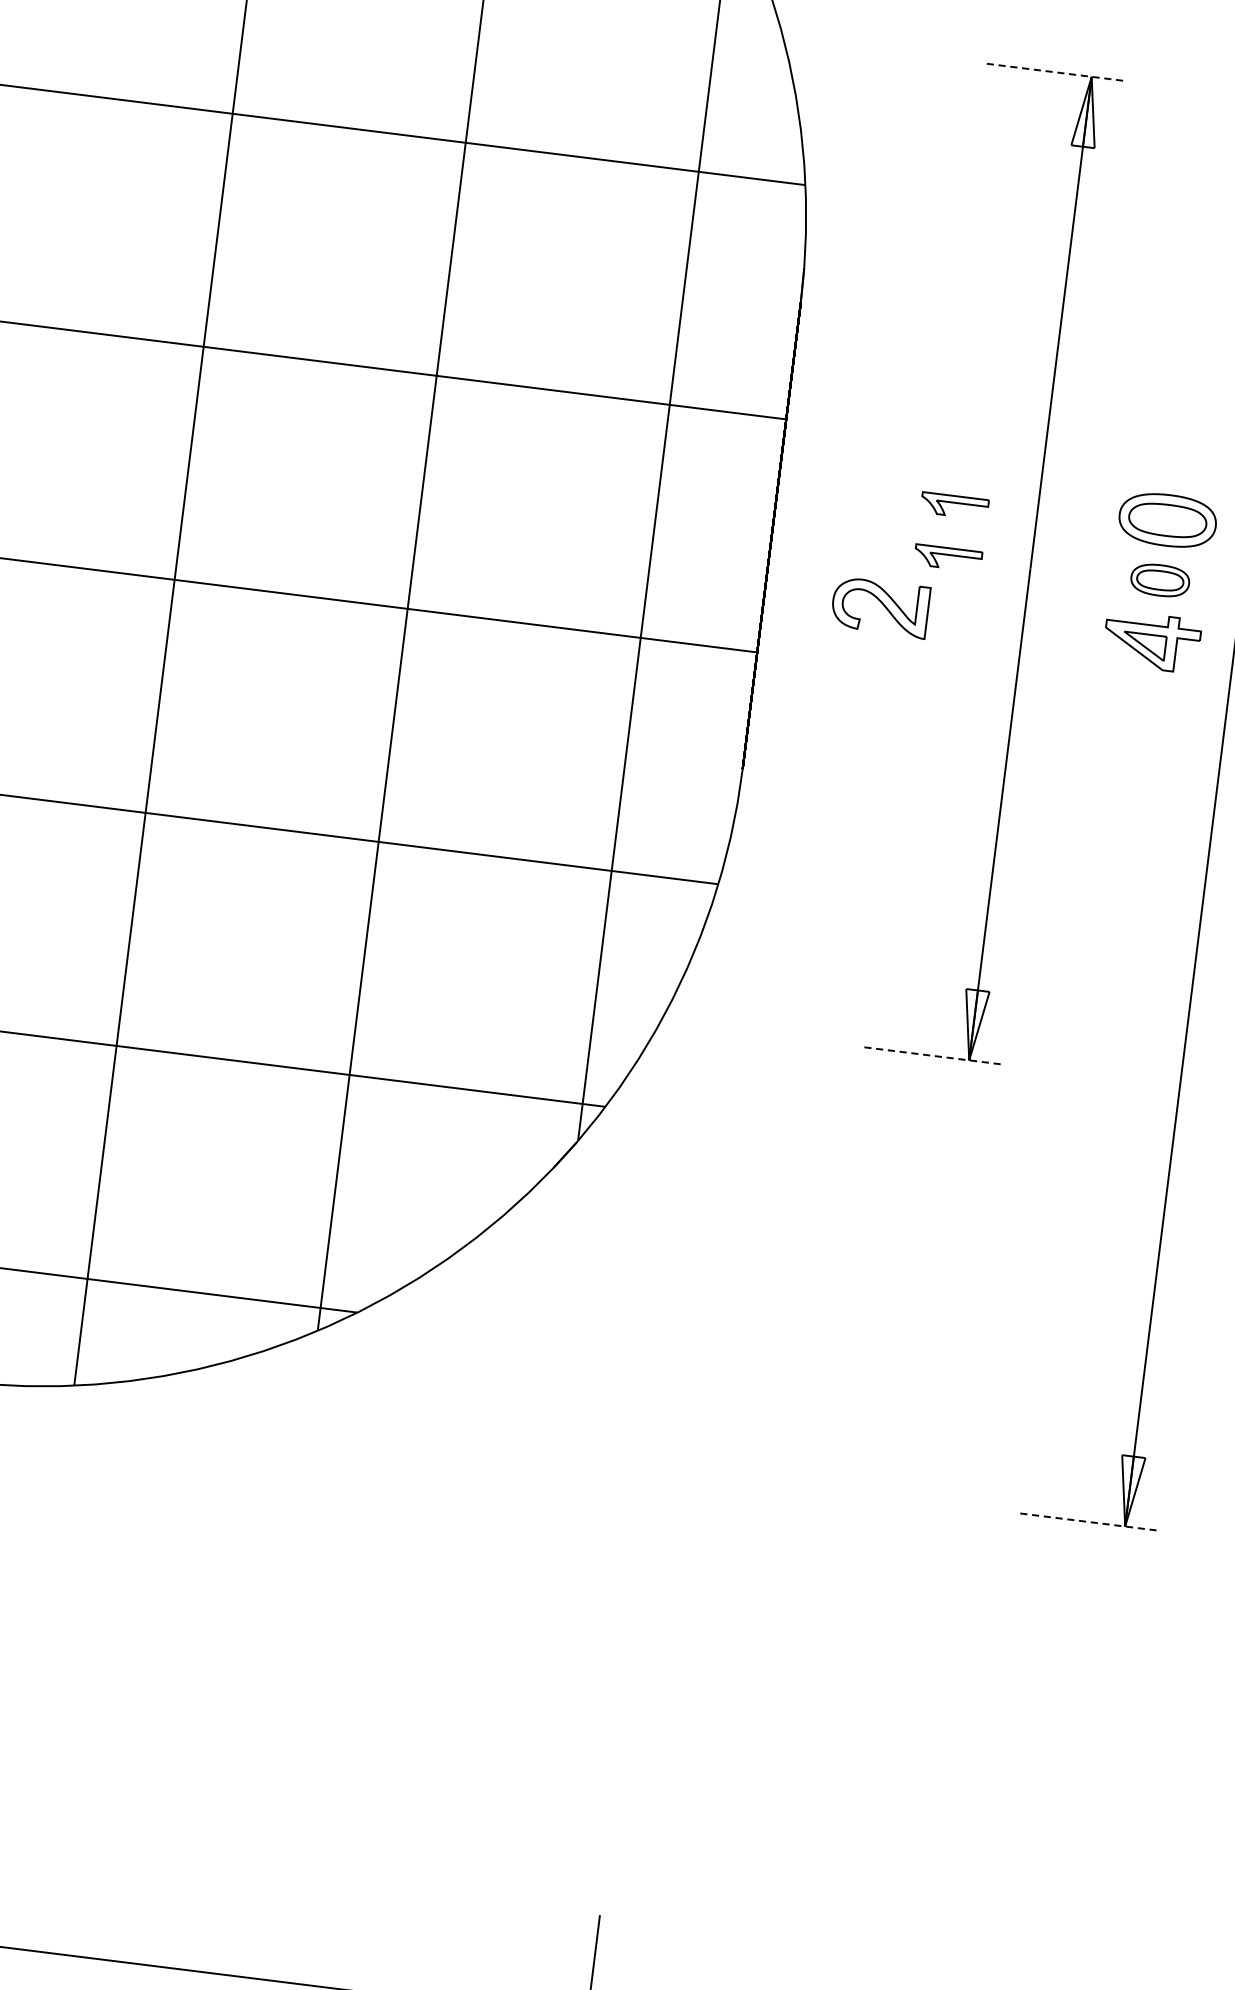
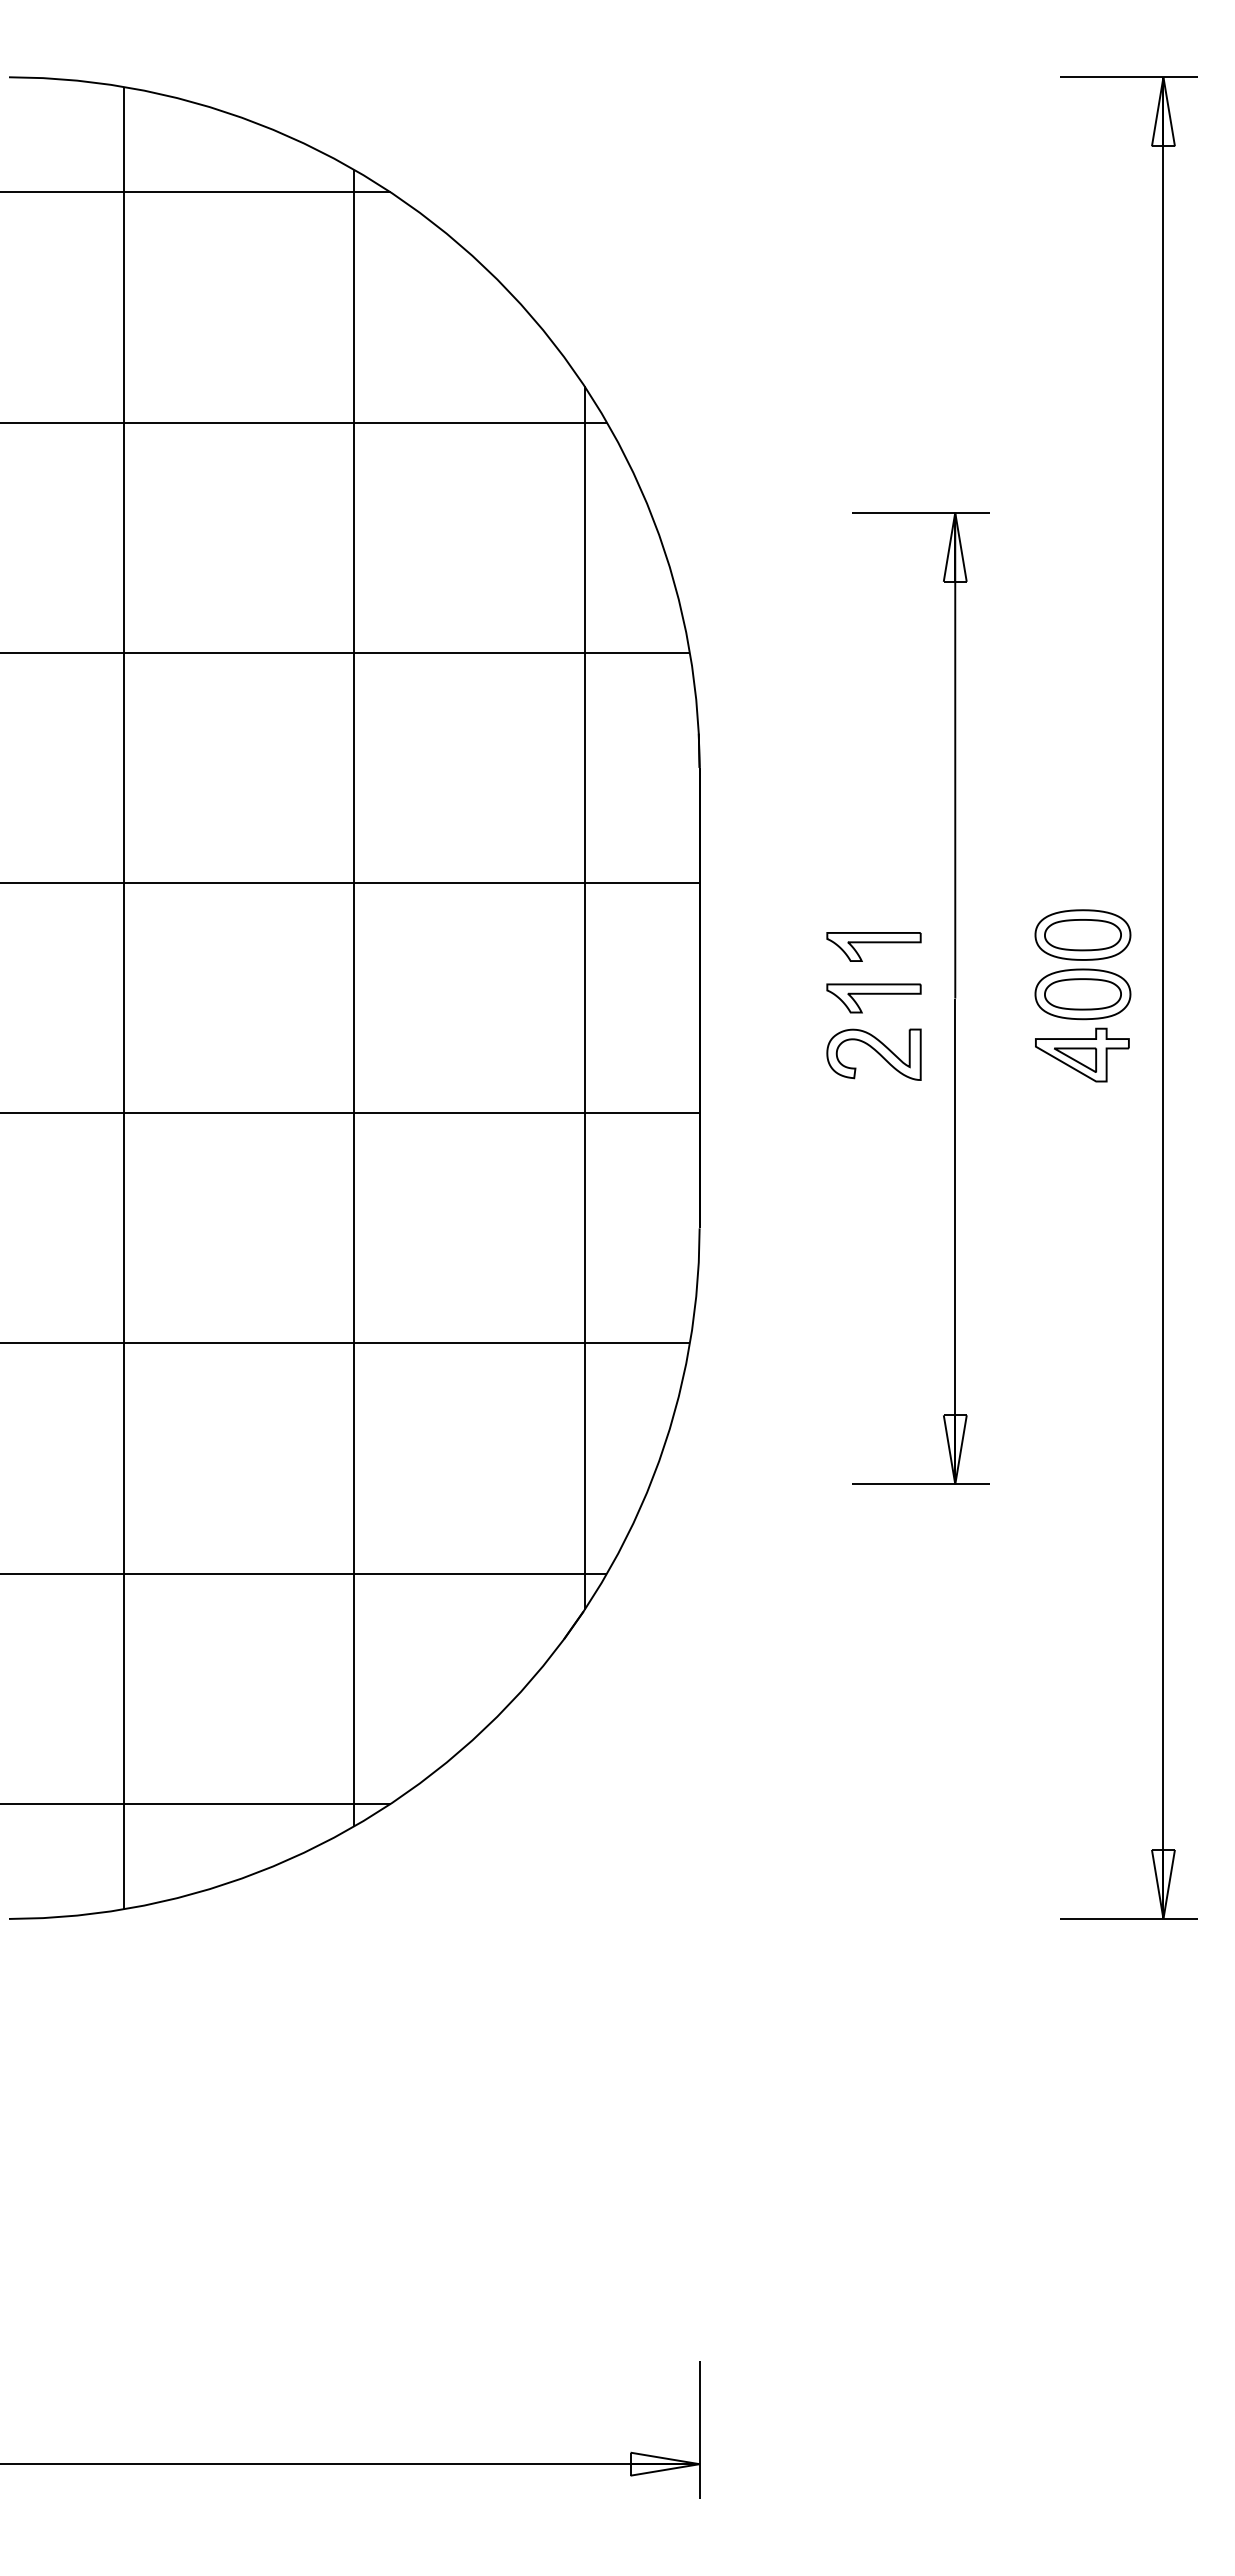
line: (1057, 72) -> (921, 512), dashed -> solid
part: (954, 505) -> (873, 946), size x1.43
part: (947, 558) -> (873, 998), size x1.43
part: (1159, 580) -> (1082, 994), size x1.67
part: (879, 607) -> (873, 1054), moved
line: (935, 1056) -> (921, 1484), dashed -> solid
line: (1090, 1521) -> (1129, 1918), dashed -> solid

